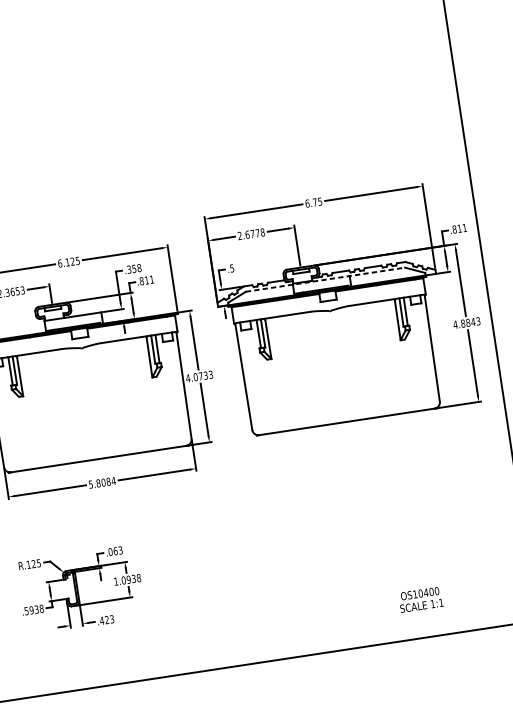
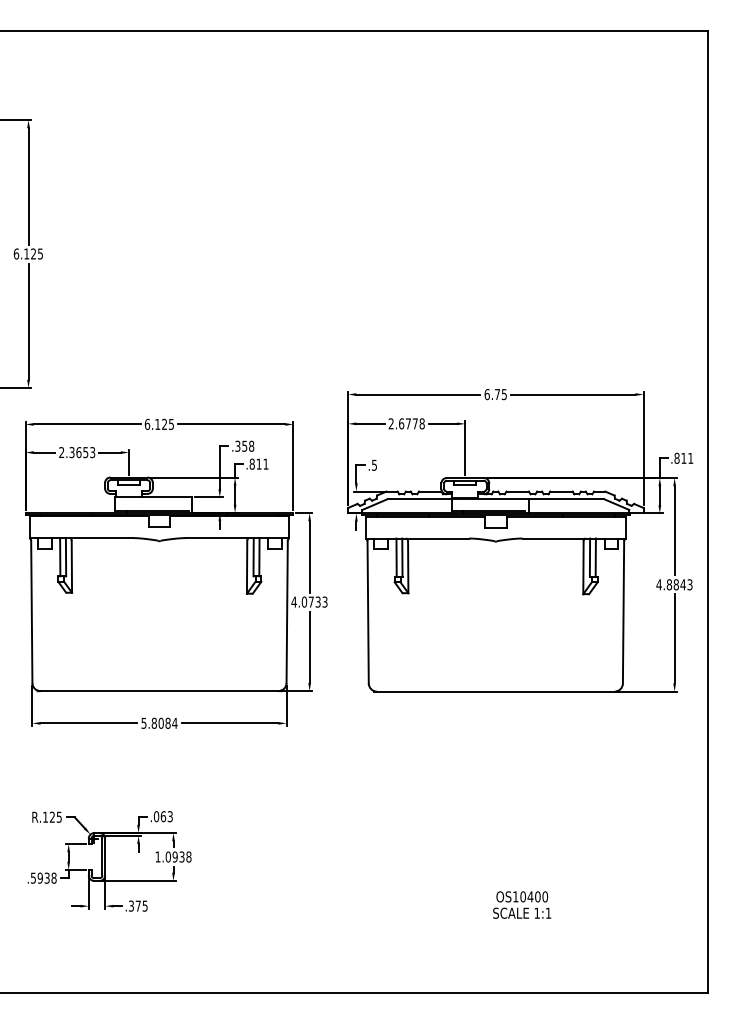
line: (325, 280) -> (495, 499), dashed -> solid
text: (421, 599) -> (522, 904), moved
text: (106, 619) -> (137, 905), .423 -> .375

